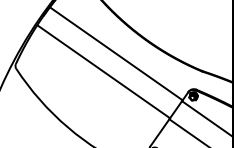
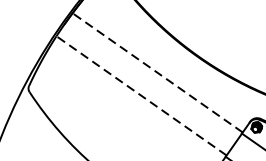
line: (115, 53) -> (156, 72), solid -> dashed
line: (103, 71) -> (141, 95), solid -> dashed

